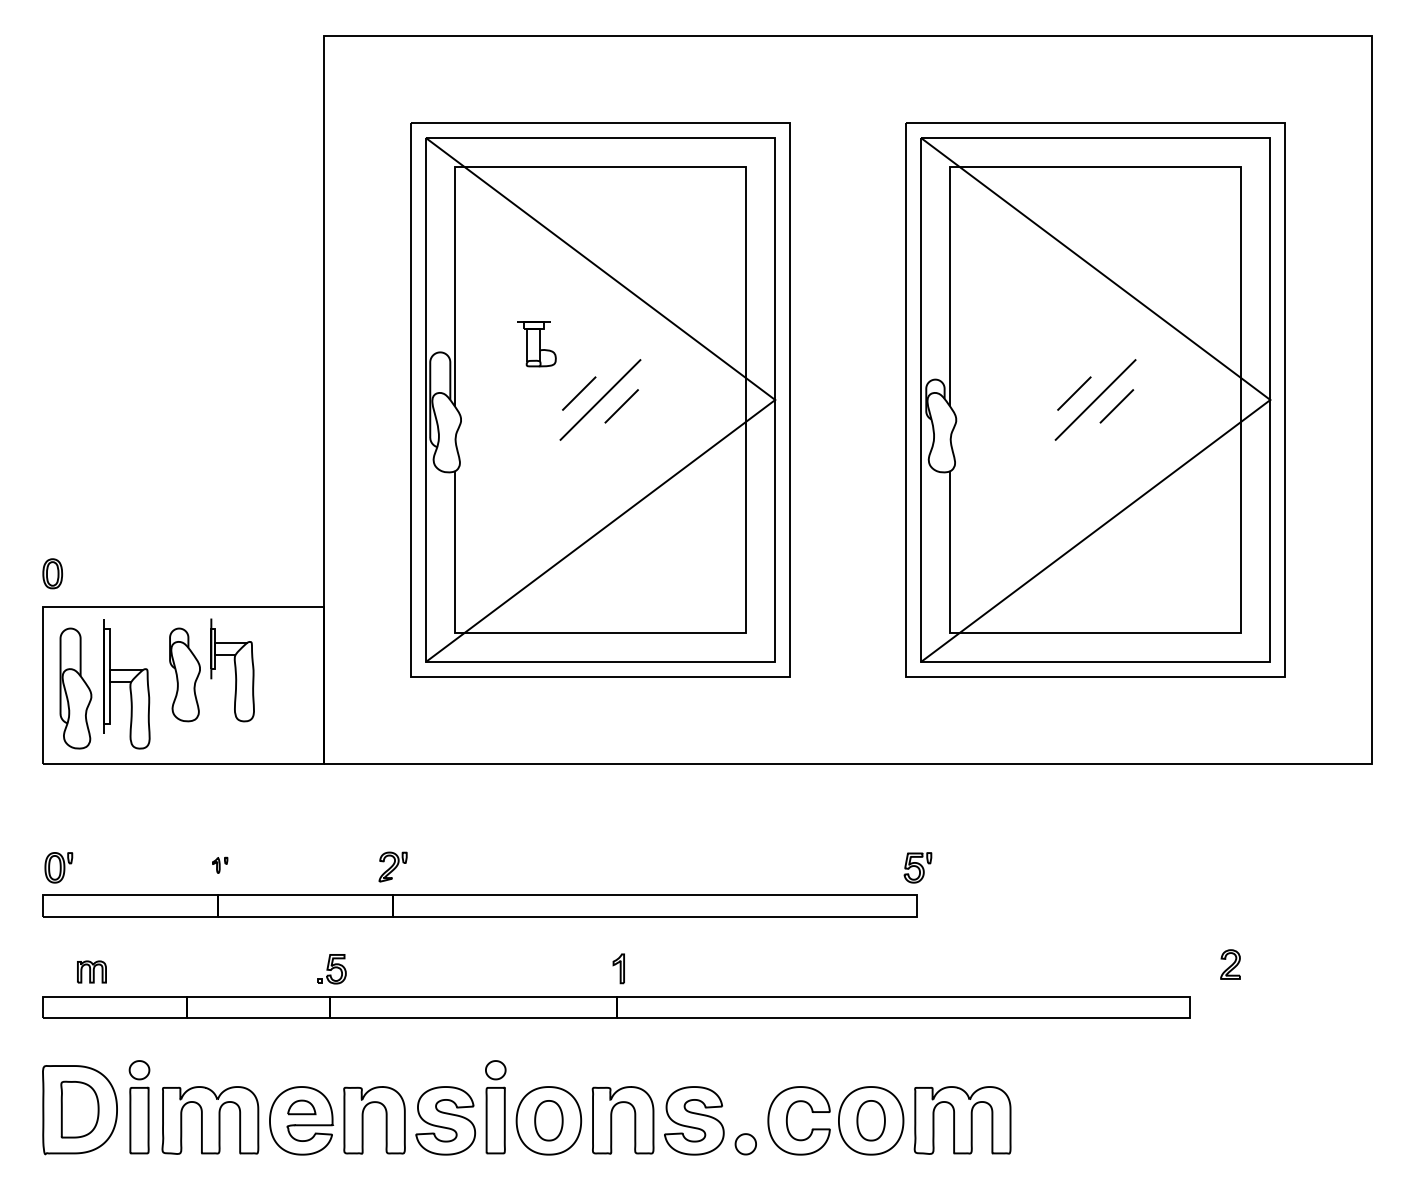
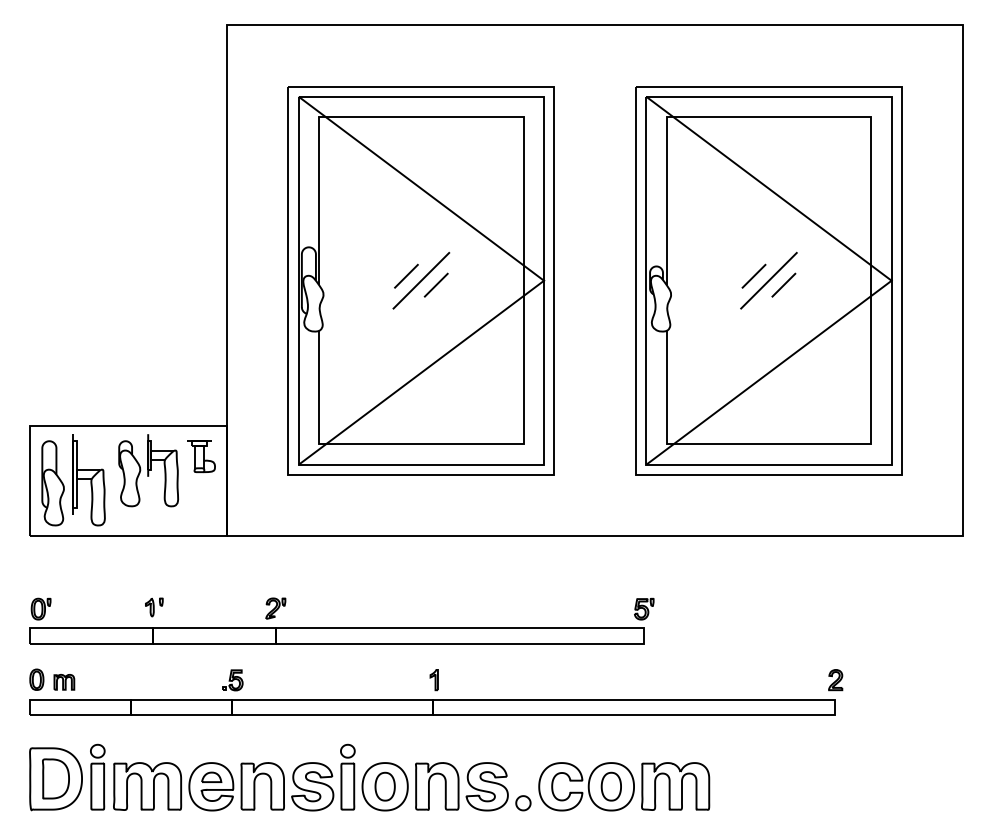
part: (536, 344) -> (201, 456), moved
part: (52, 573) -> (36, 679), moved
part: (220, 865) -> (154, 607), size x1.67
part: (1230, 965) -> (835, 680), moved

